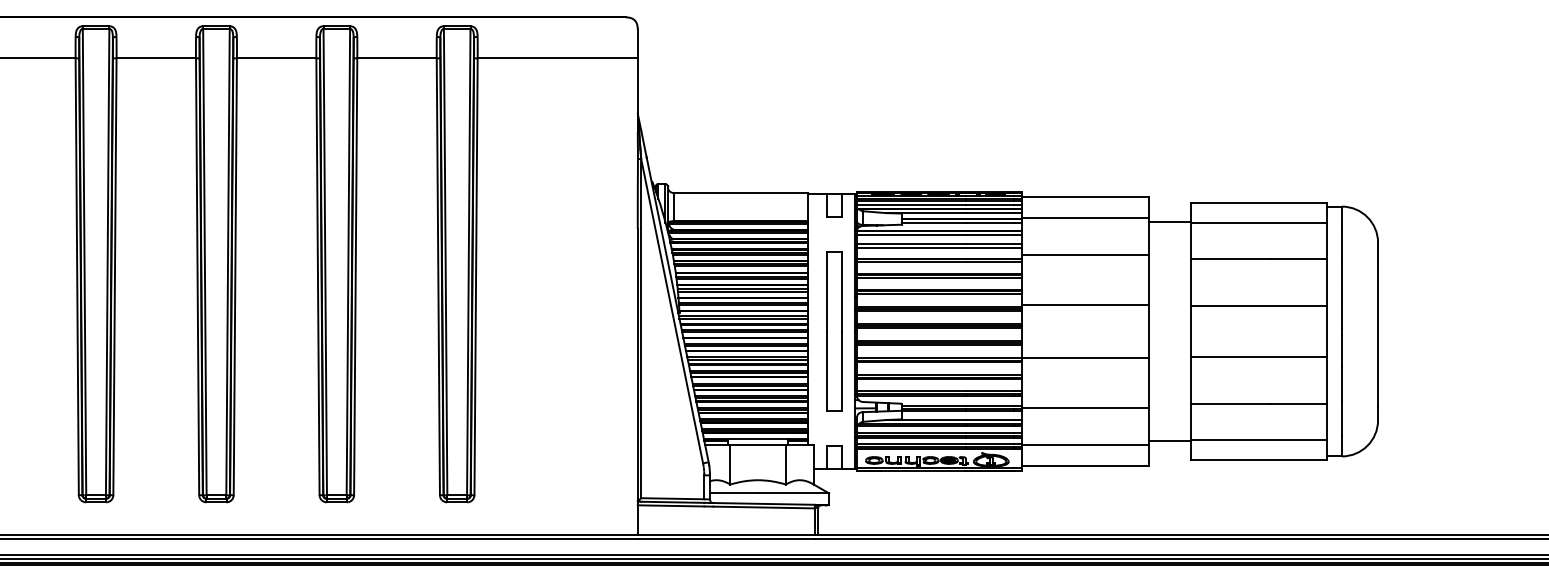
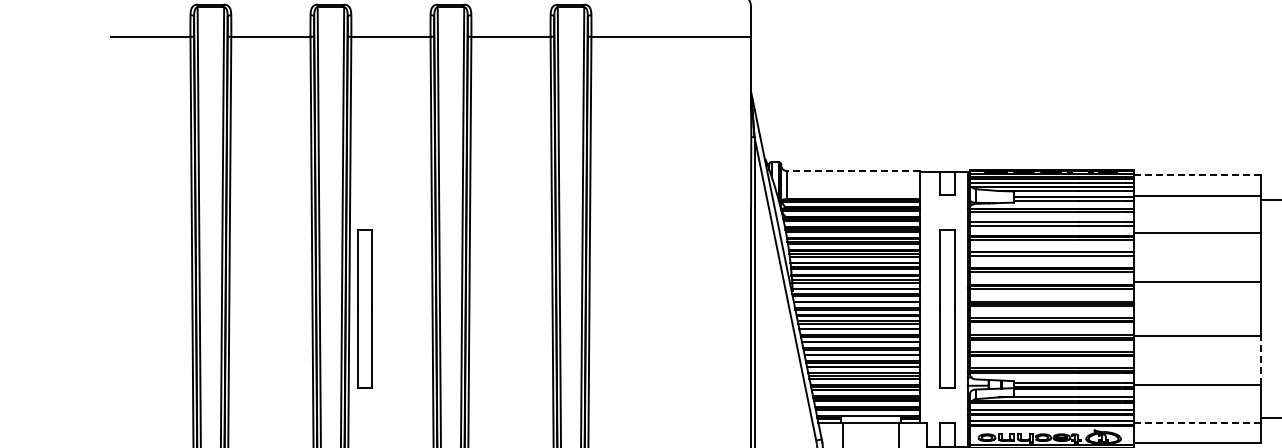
line: (740, 193) -> (853, 171), solid -> dashed
line: (1085, 197) -> (1197, 175), solid -> dashed
part: (250, 331) -> (364, 309), added
line: (1149, 382) -> (1261, 359), solid -> dashed
line: (1085, 445) -> (1197, 422), solid -> dashed

